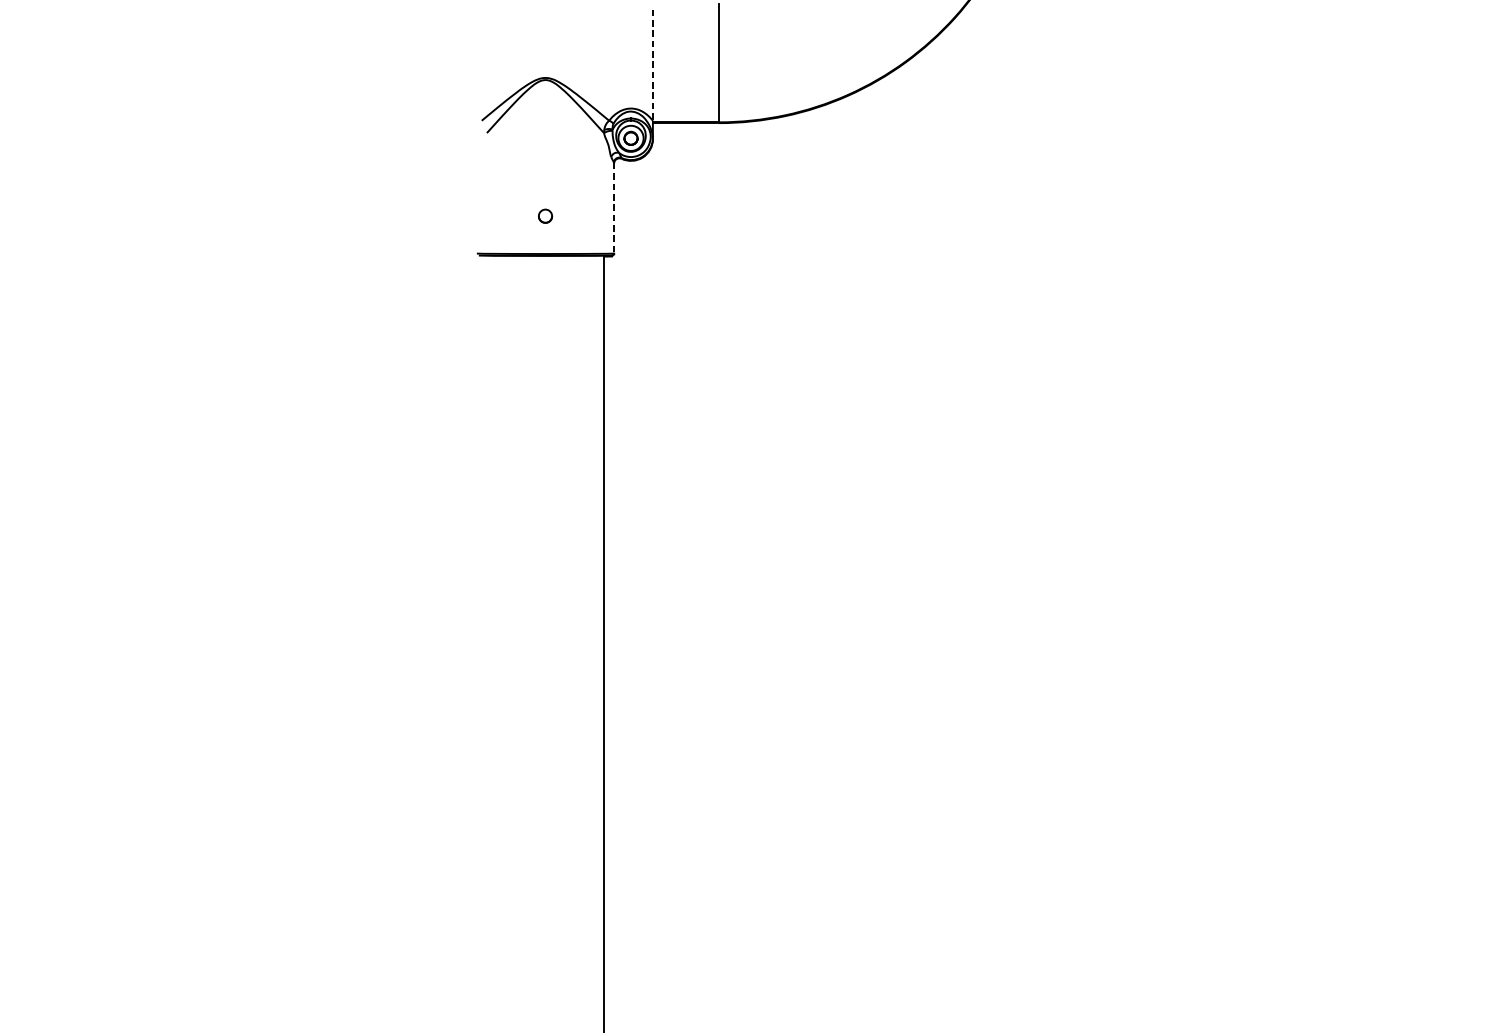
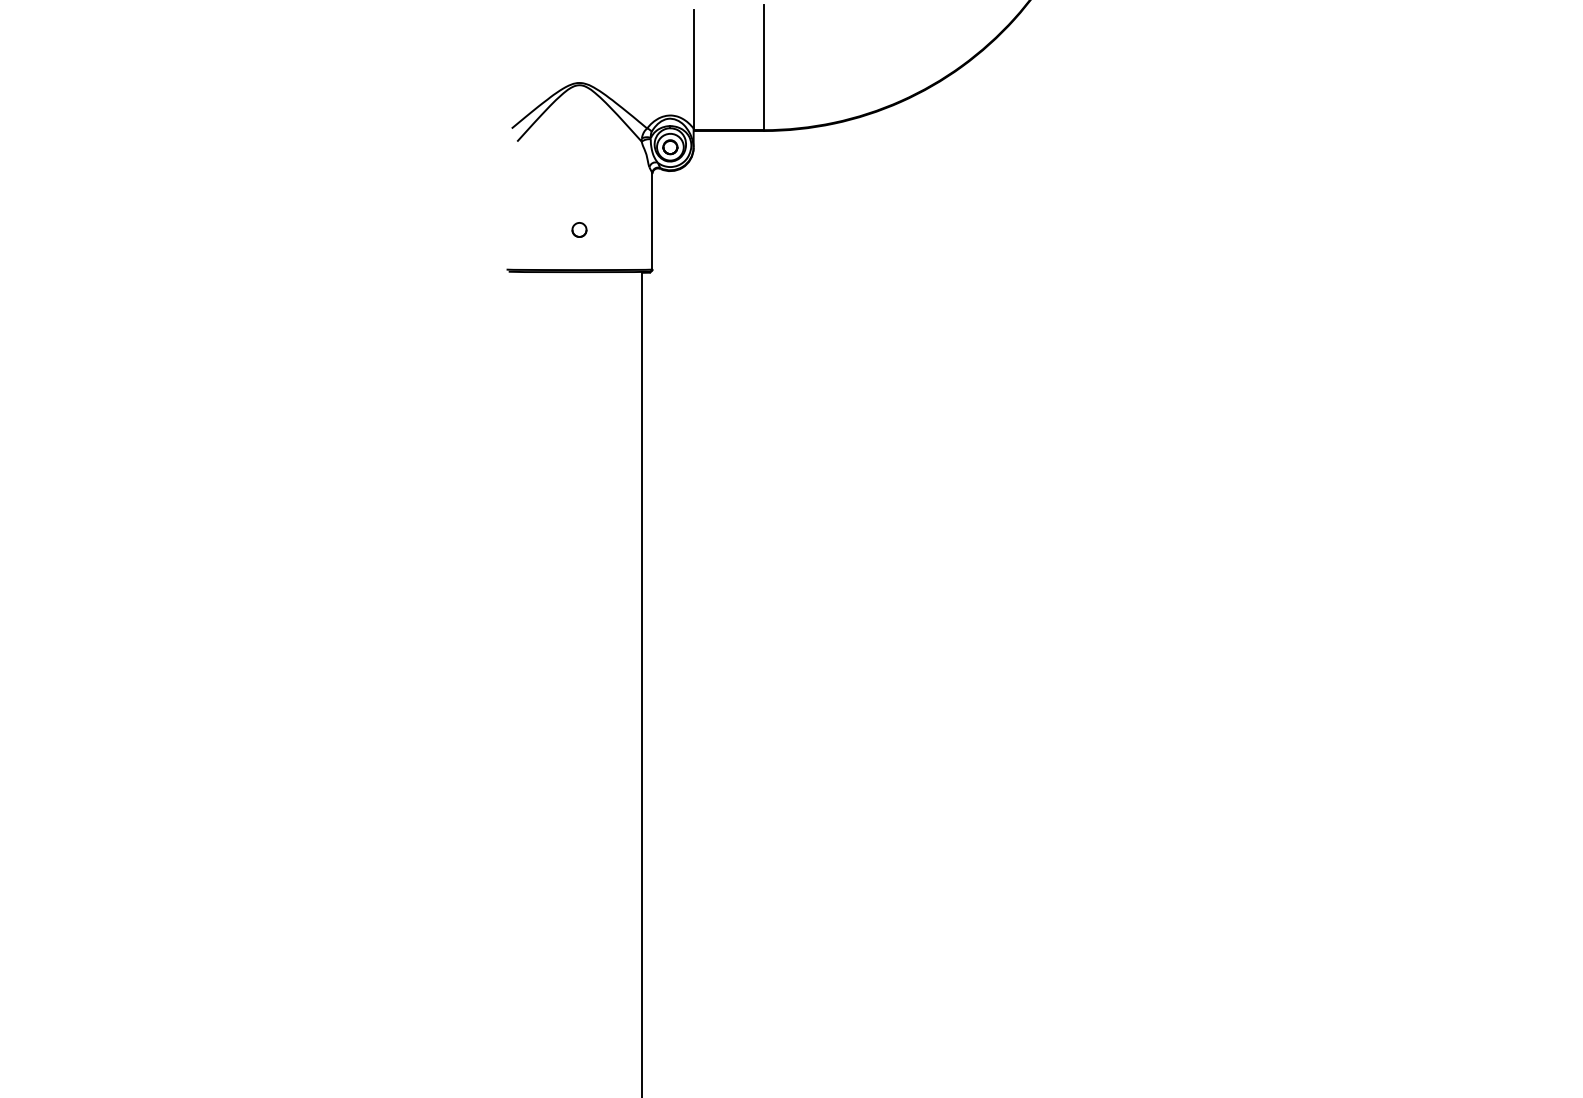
line: (652, 66) -> (693, 70), dashed -> solid
line: (614, 208) -> (652, 221), dashed -> solid

